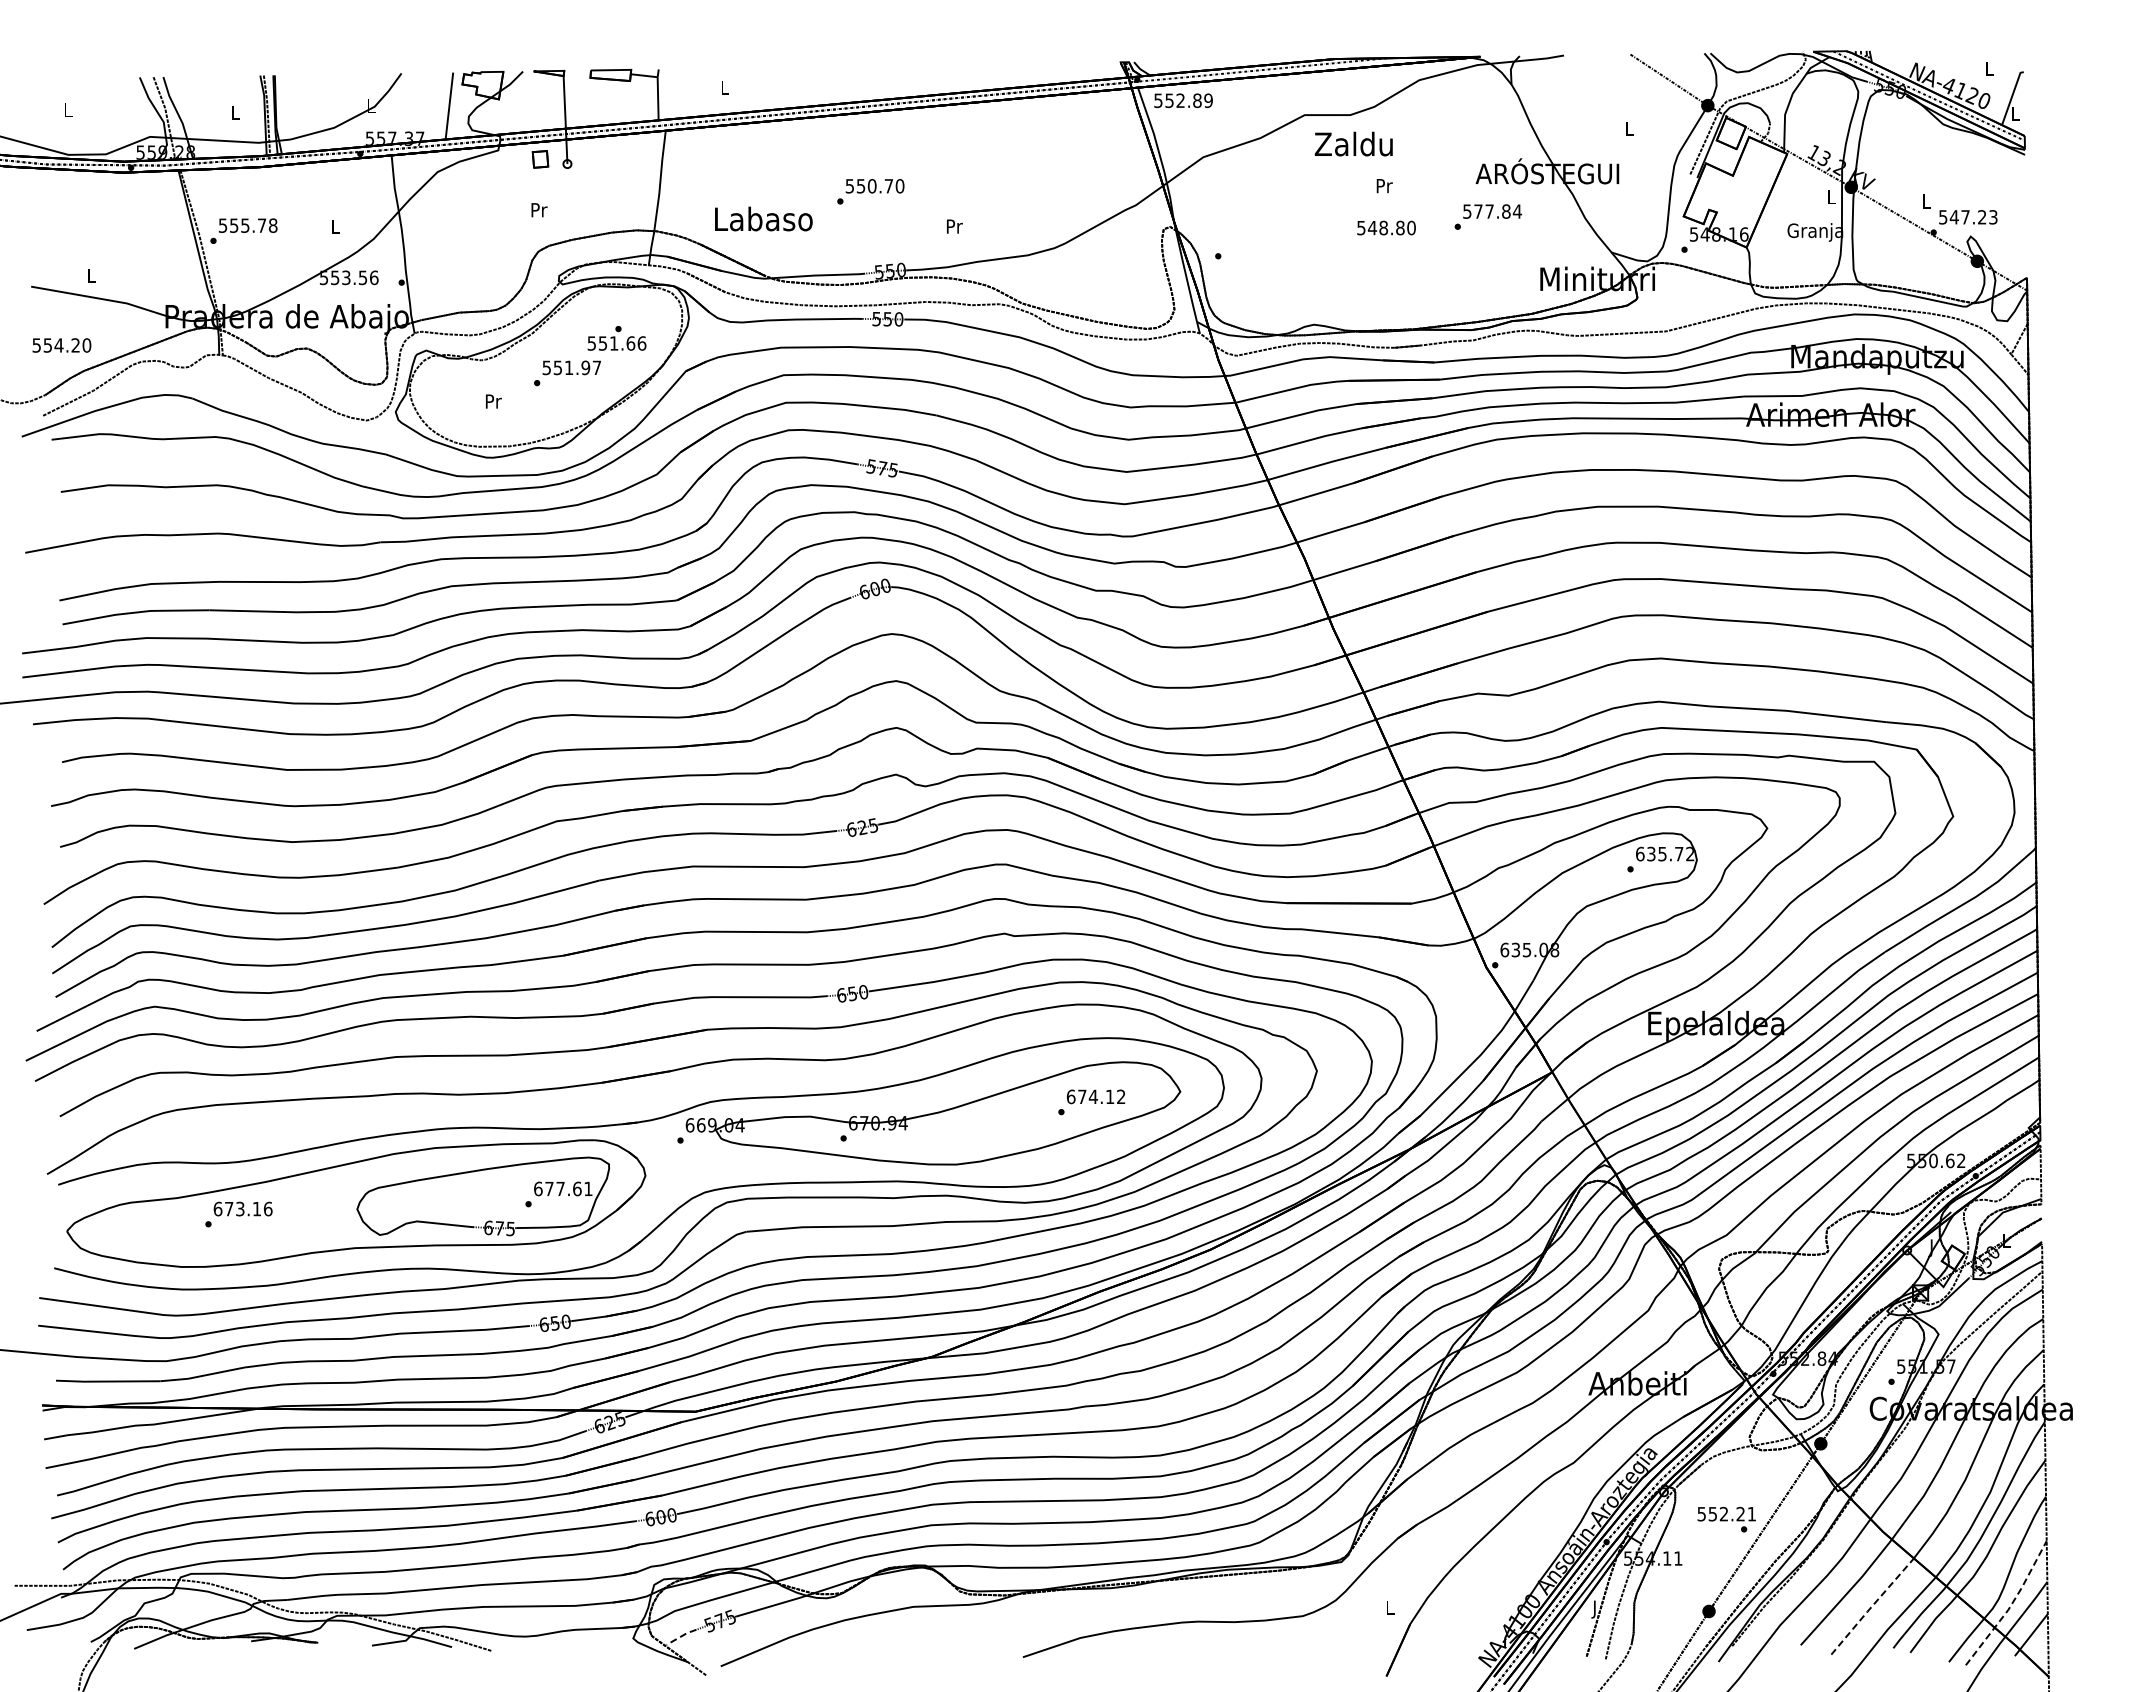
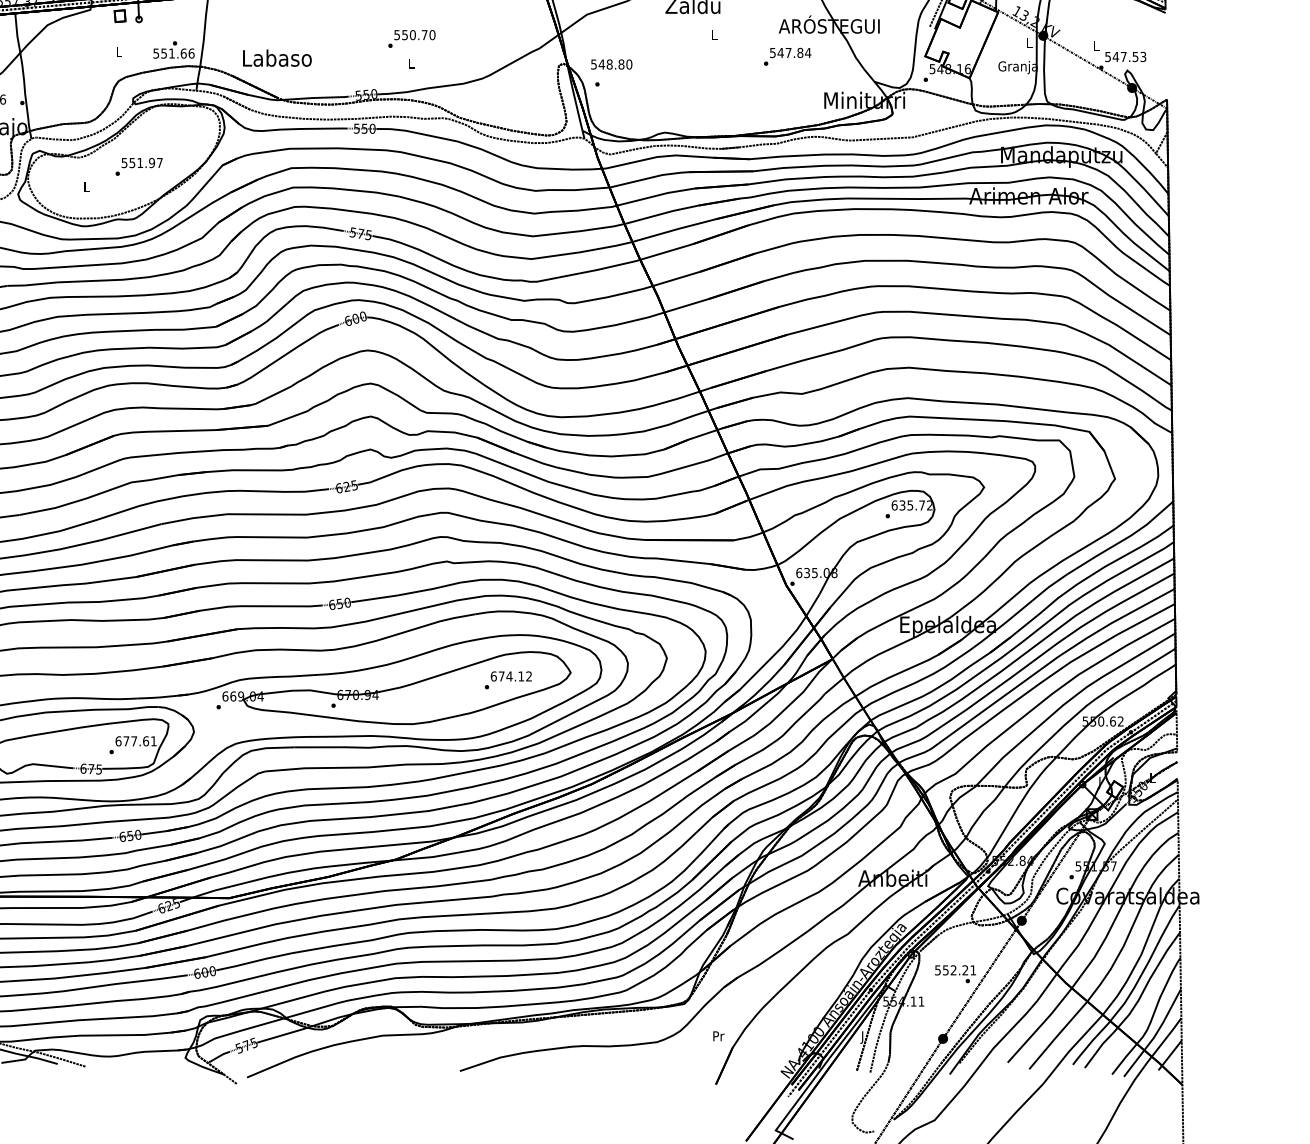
text: (1384, 186) -> (714, 35), Pr -> L
text: (870, 191) -> (411, 38), moved
text: (539, 210) -> (119, 52), Pr -> L
text: (1478, 211) -> (780, 52), 577.84 -> 547.84
text: (1982, 217) -> (1135, 57), 547.23 -> 547.53
text: (954, 226) -> (411, 63), Pr -> L
text: (1386, 227) -> (611, 64), moved
text: (616, 338) -> (173, 50), moved
text: (493, 401) -> (87, 186), Pr -> L
line: (2010, 1605) -> (1155, 1034), dashed -> solid
text: (1390, 1607) -> (718, 1036), L -> Pr
line: (1871, 1607) -> (1057, 1036), dashed -> solid
line: (681, 1636) -> (219, 1056), dashed -> solid

